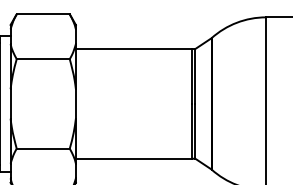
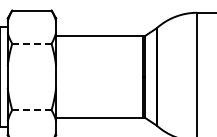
line: (42, 58) -> (31, 43), solid -> dashed
line: (42, 149) -> (31, 110), solid -> dashed

